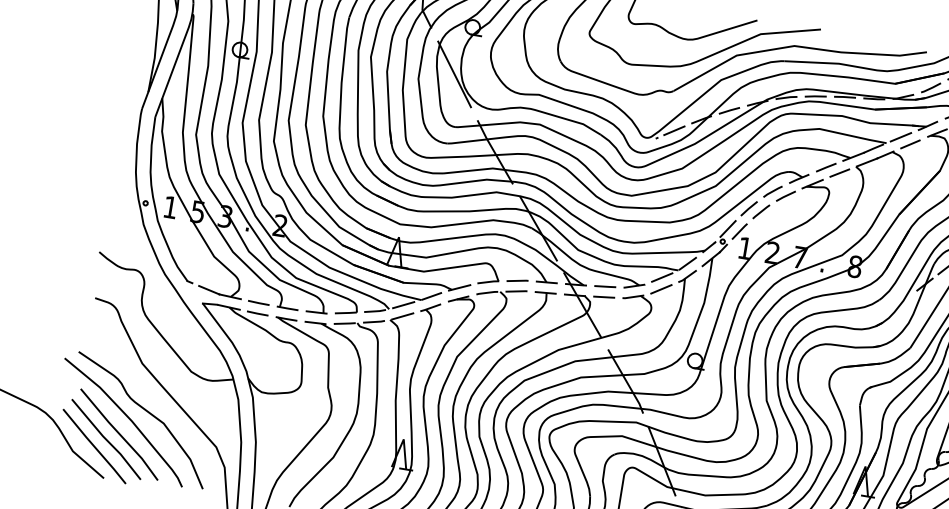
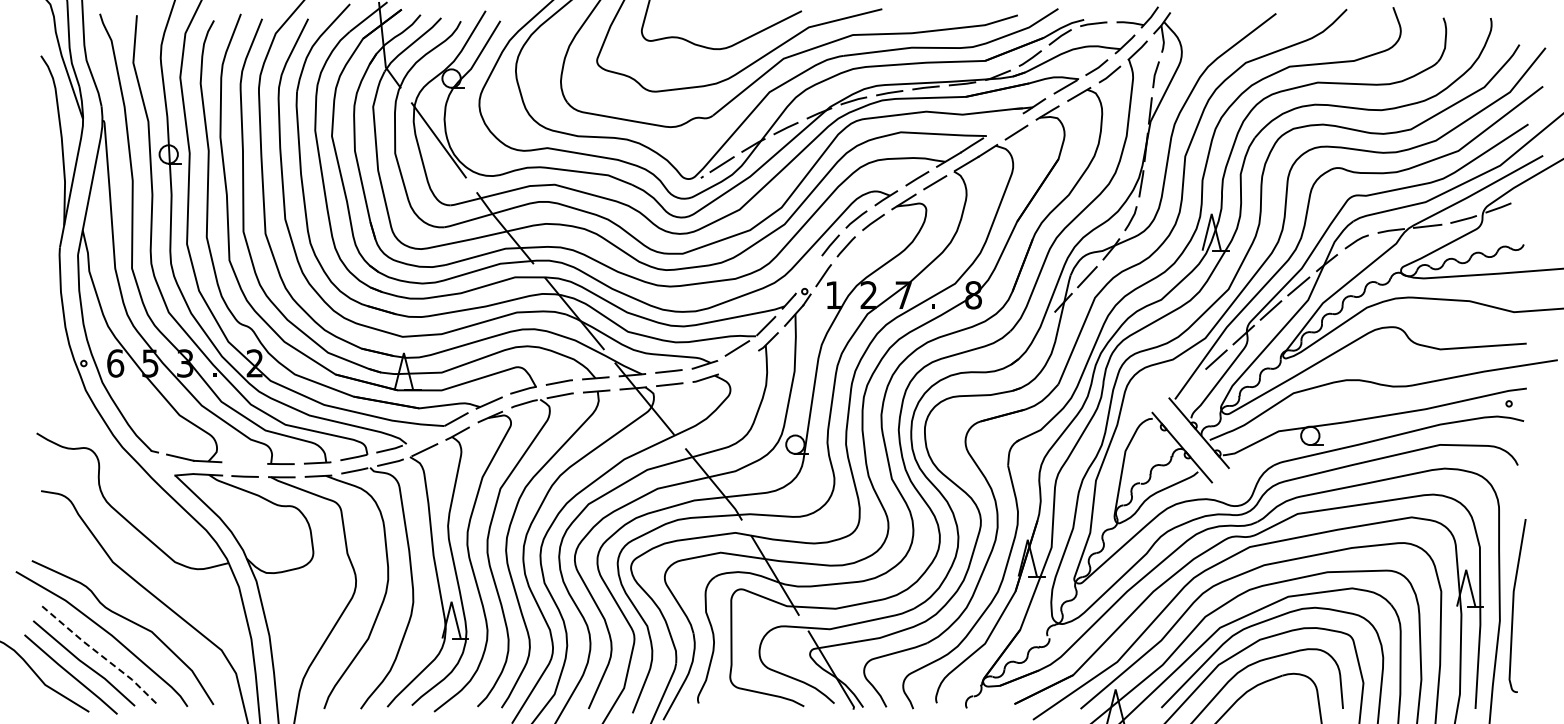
line: (901, 137) -> (1003, 125), removed
text: (170, 207) -> (115, 363), 1 -> 6
line: (727, 228) -> (808, 274), removed
line: (661, 288) -> (738, 362), removed
line: (258, 302) -> (243, 462), removed
line: (403, 304) -> (423, 435), removed
line: (119, 434) -> (99, 654), solid -> dashed

